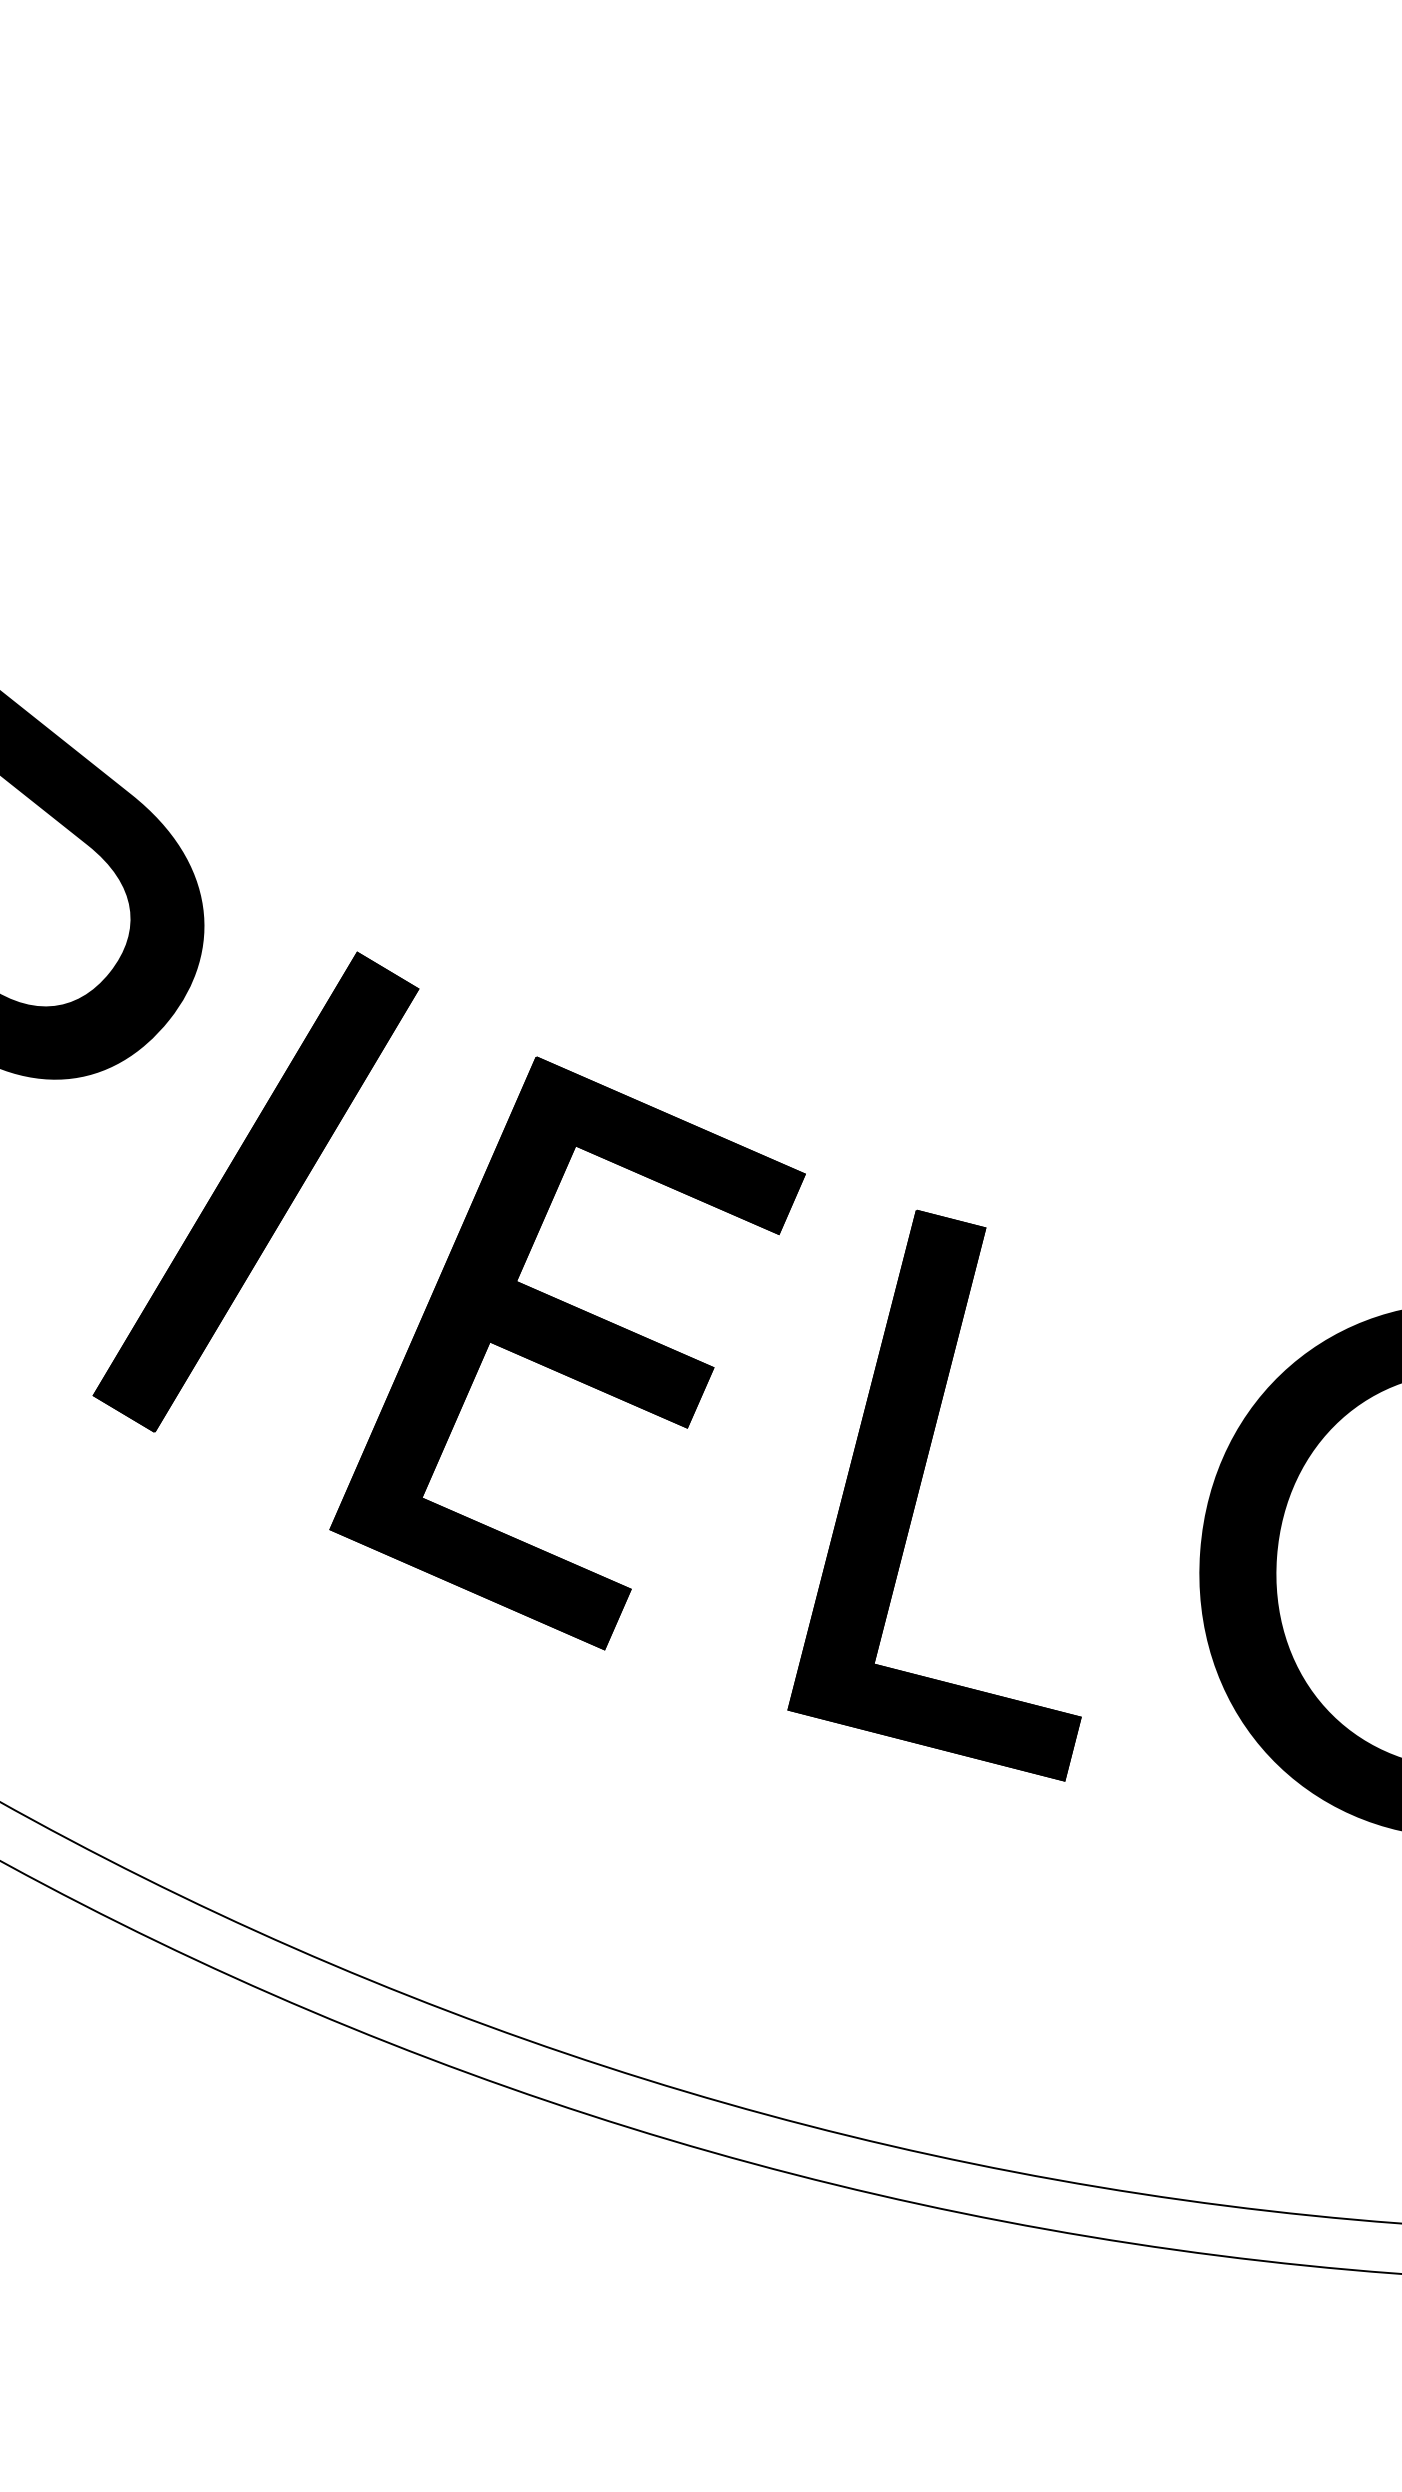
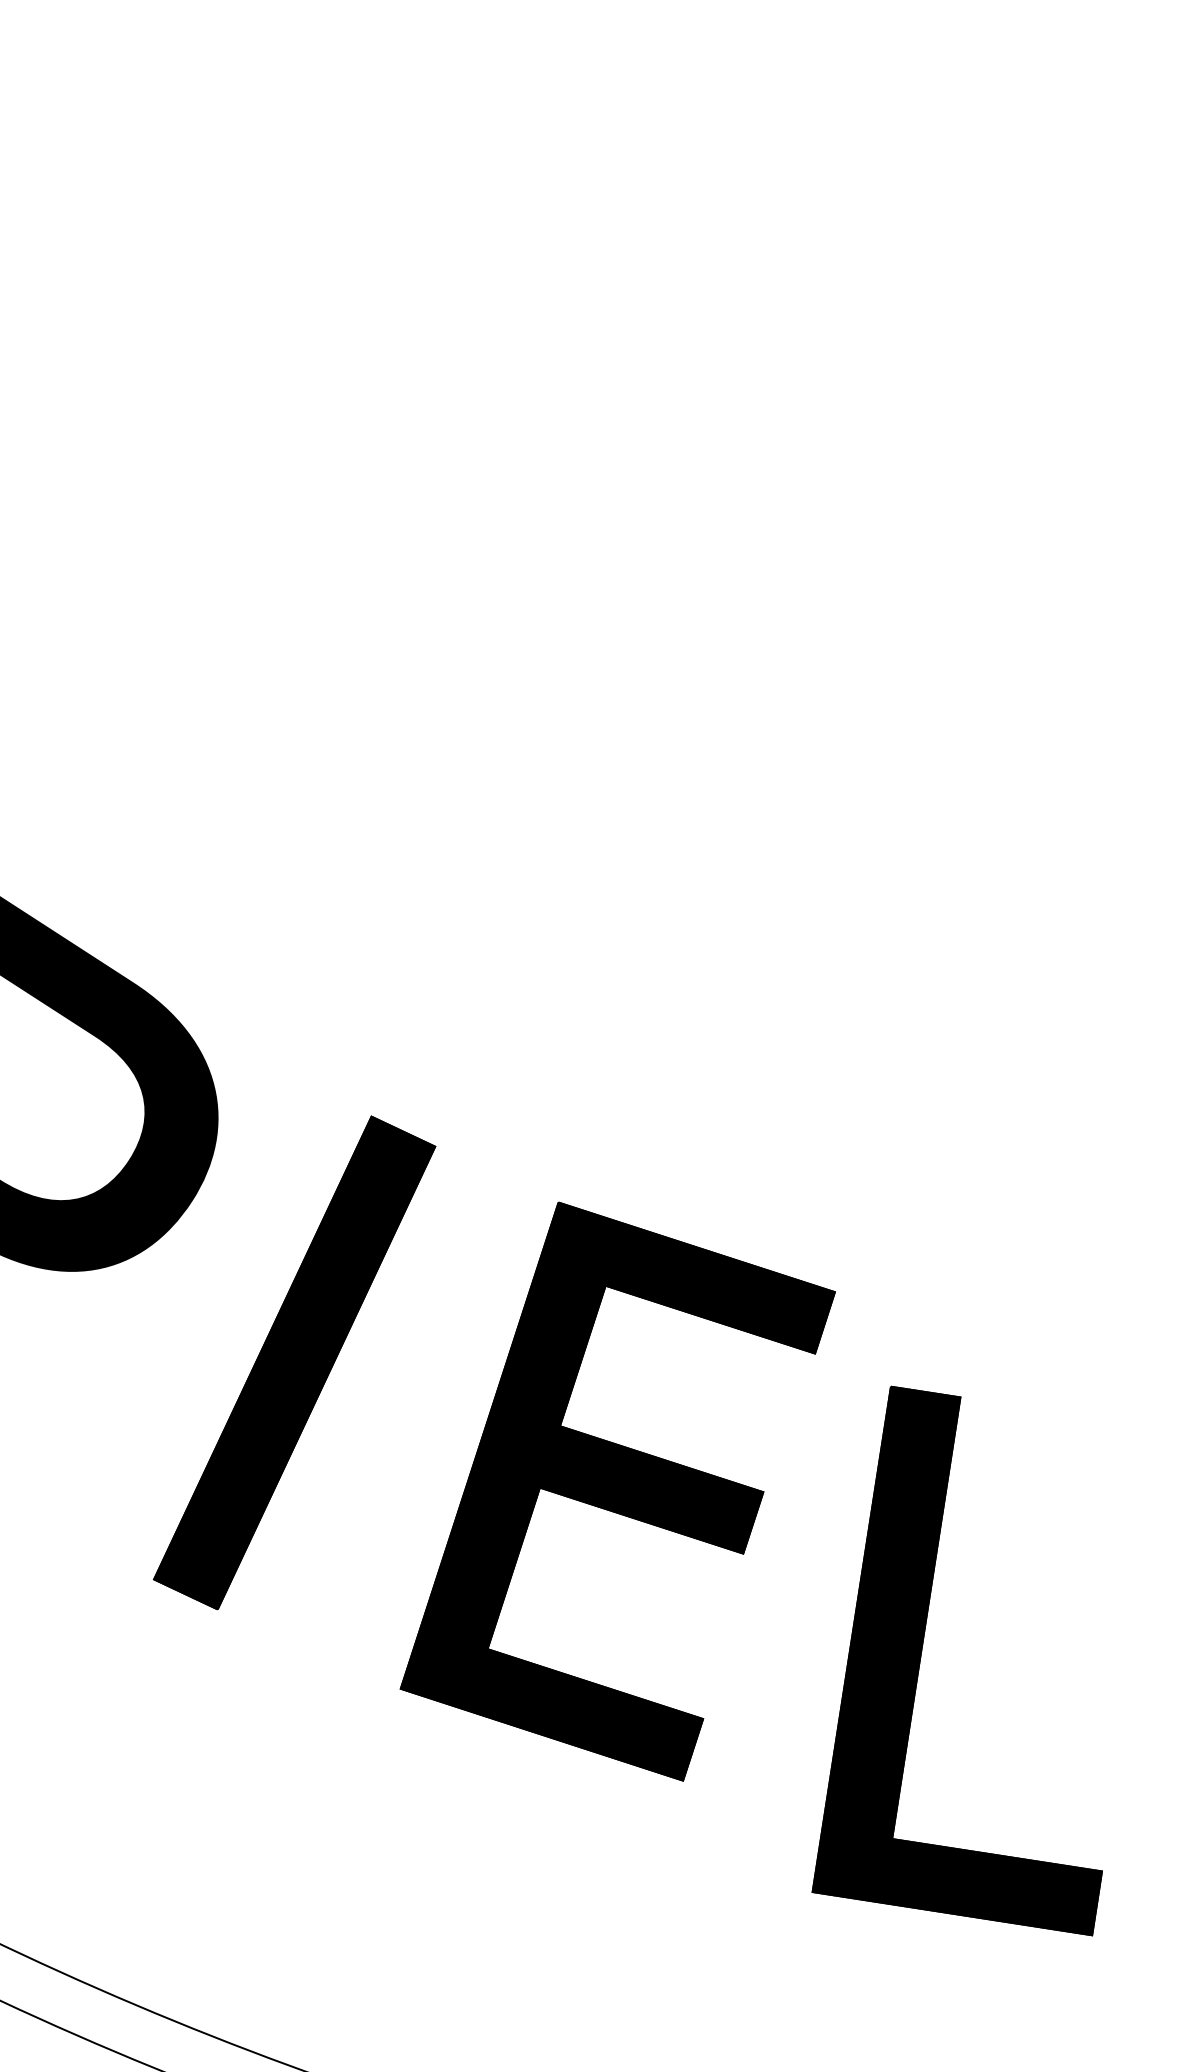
part: (919, 1490) -> (920, 1662), moved

